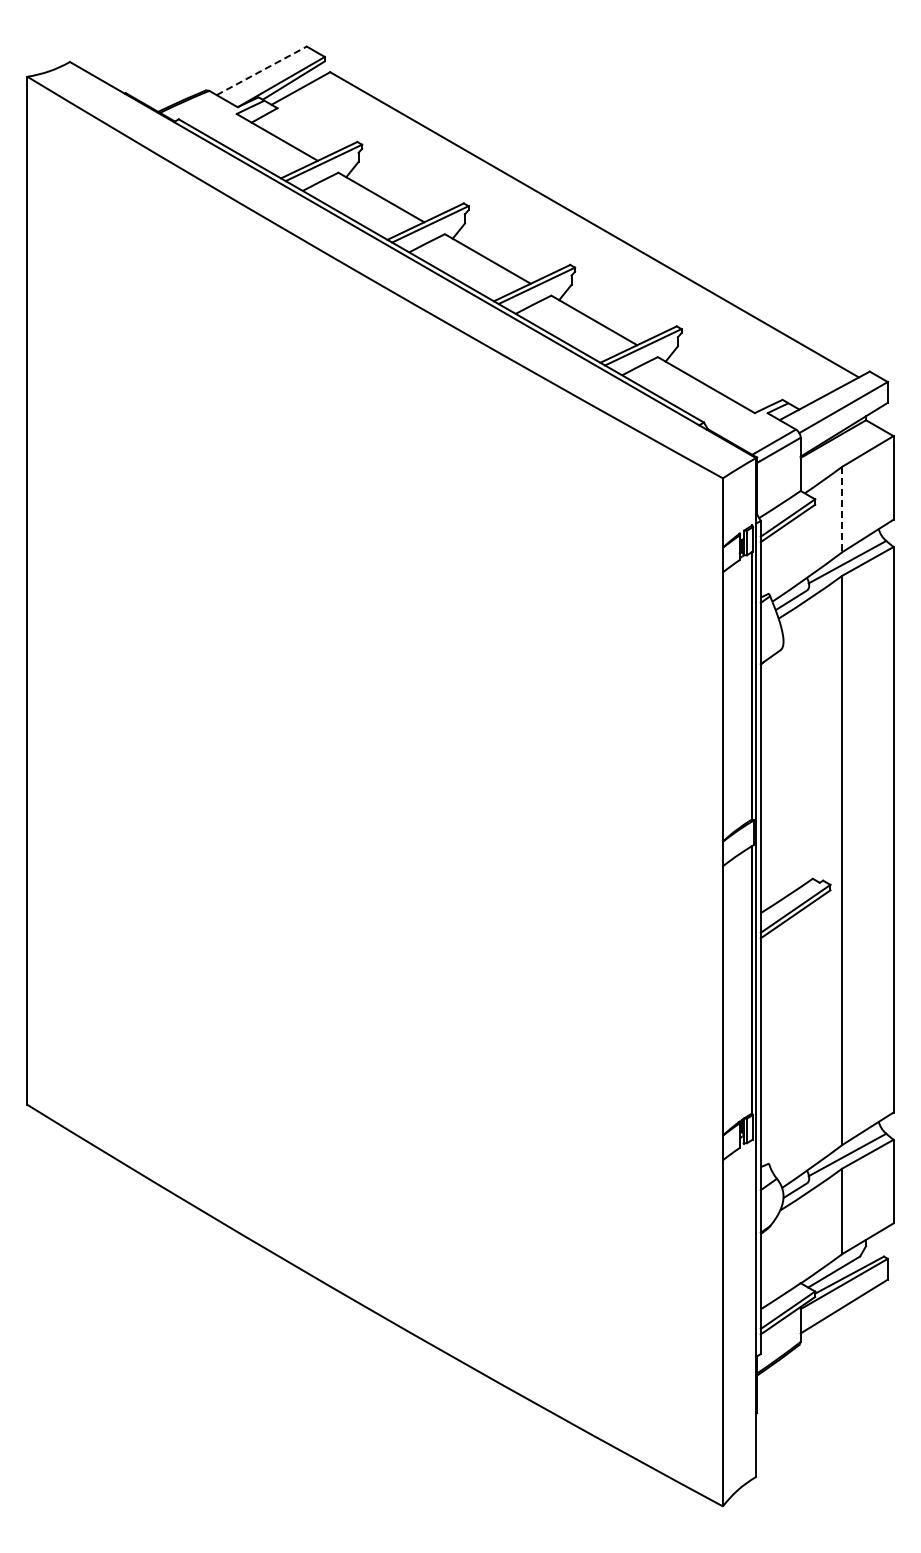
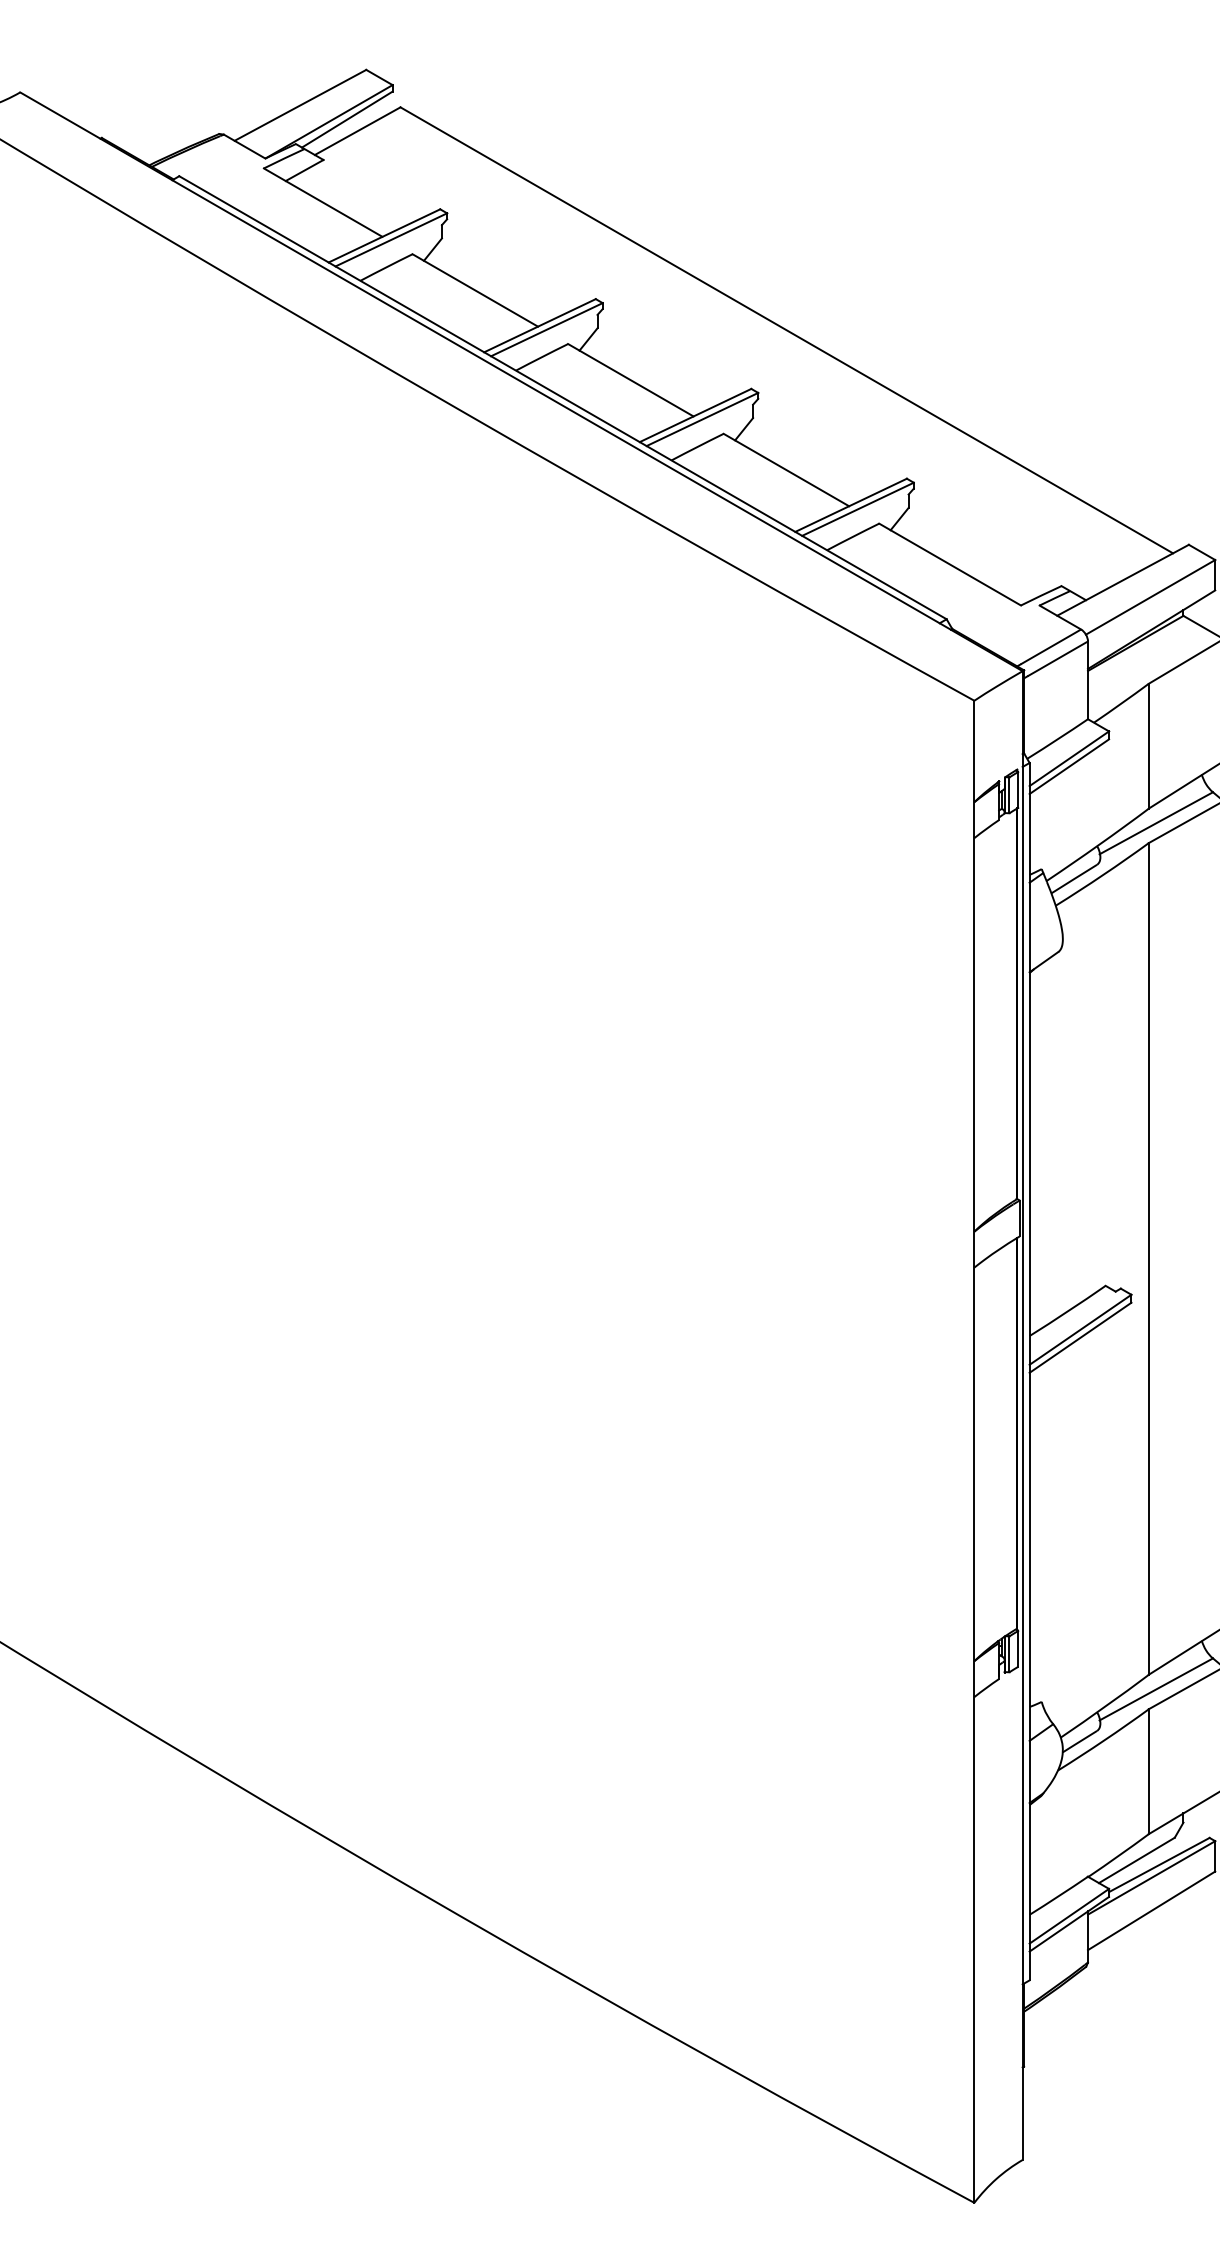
line: (262, 70) -> (301, 104), dashed -> solid
line: (842, 509) -> (1149, 746), dashed -> solid

